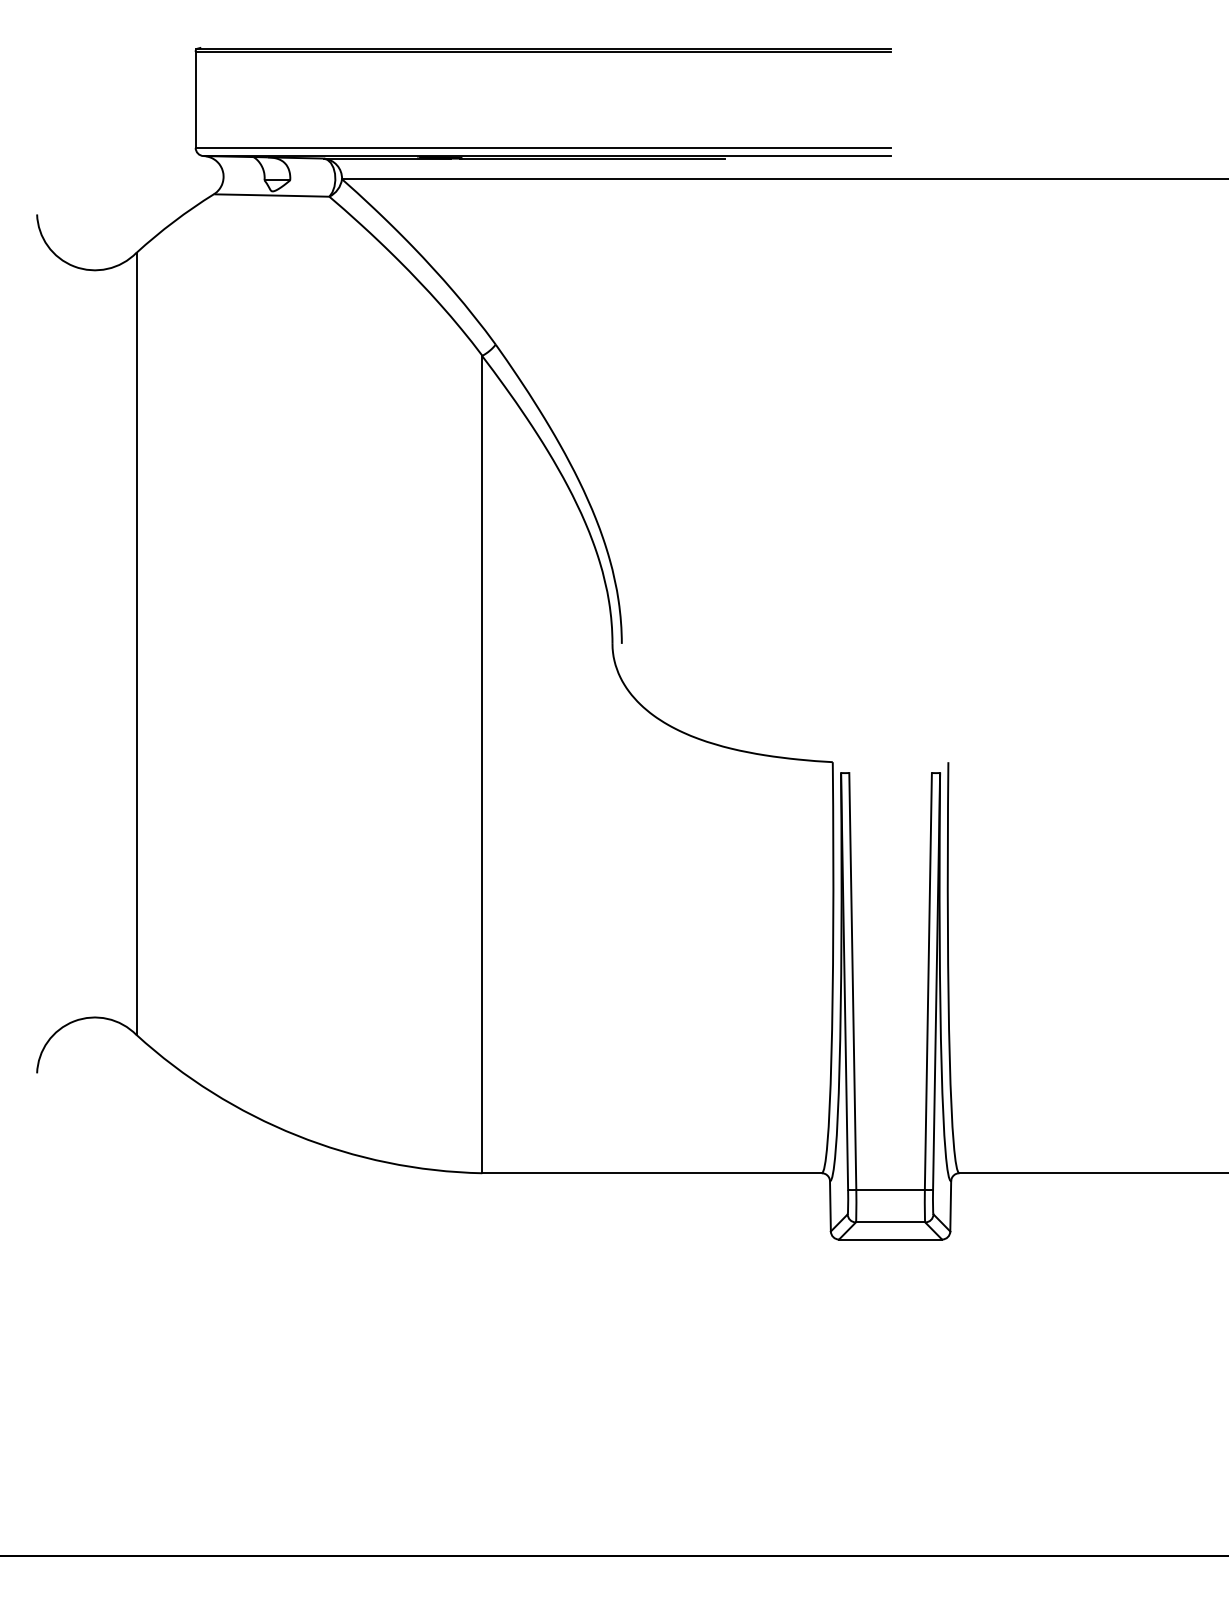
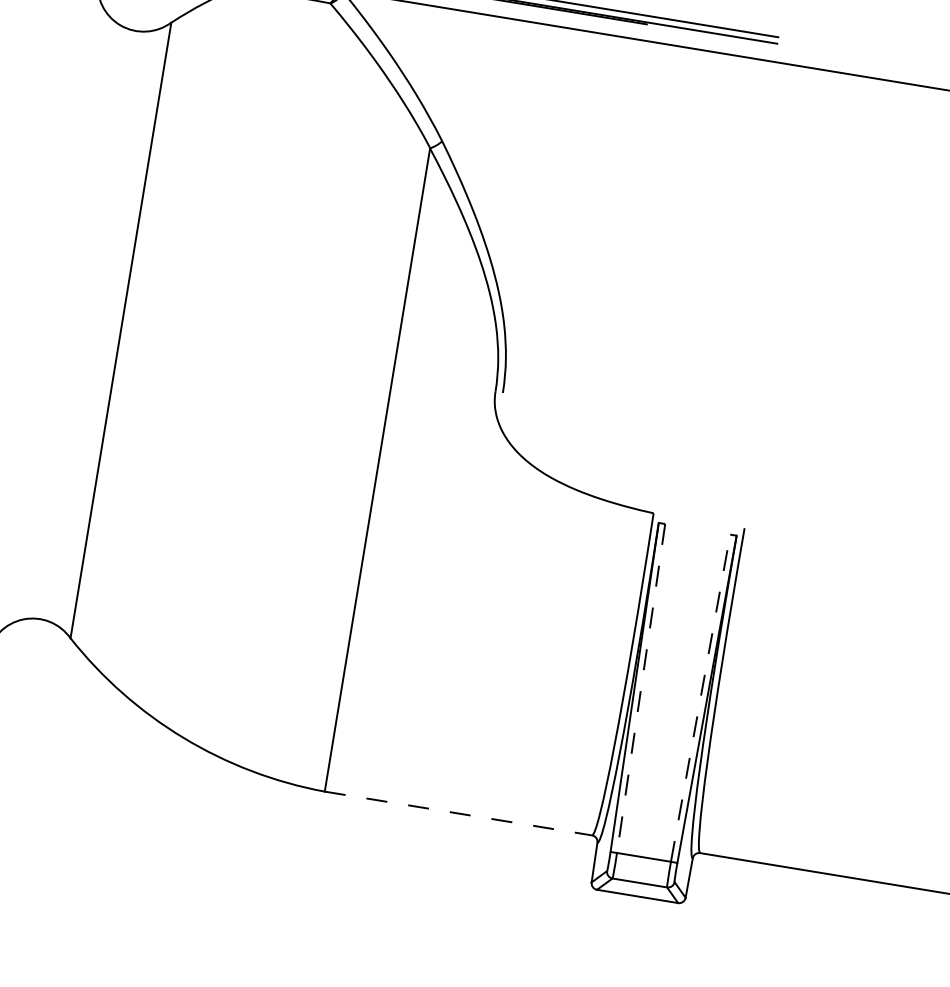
line: (928, 981) -> (700, 698), solid -> dashed
line: (852, 982) -> (640, 689), solid -> dashed
line: (652, 1173) -> (458, 813), solid -> dashed

